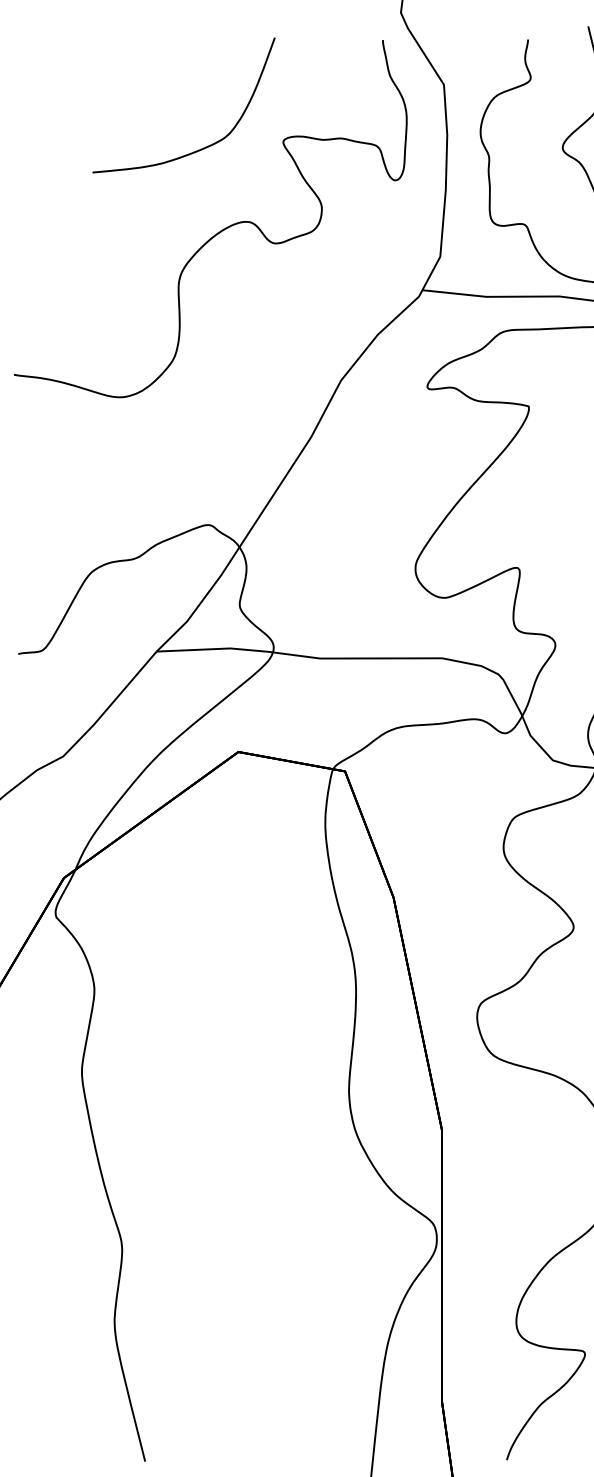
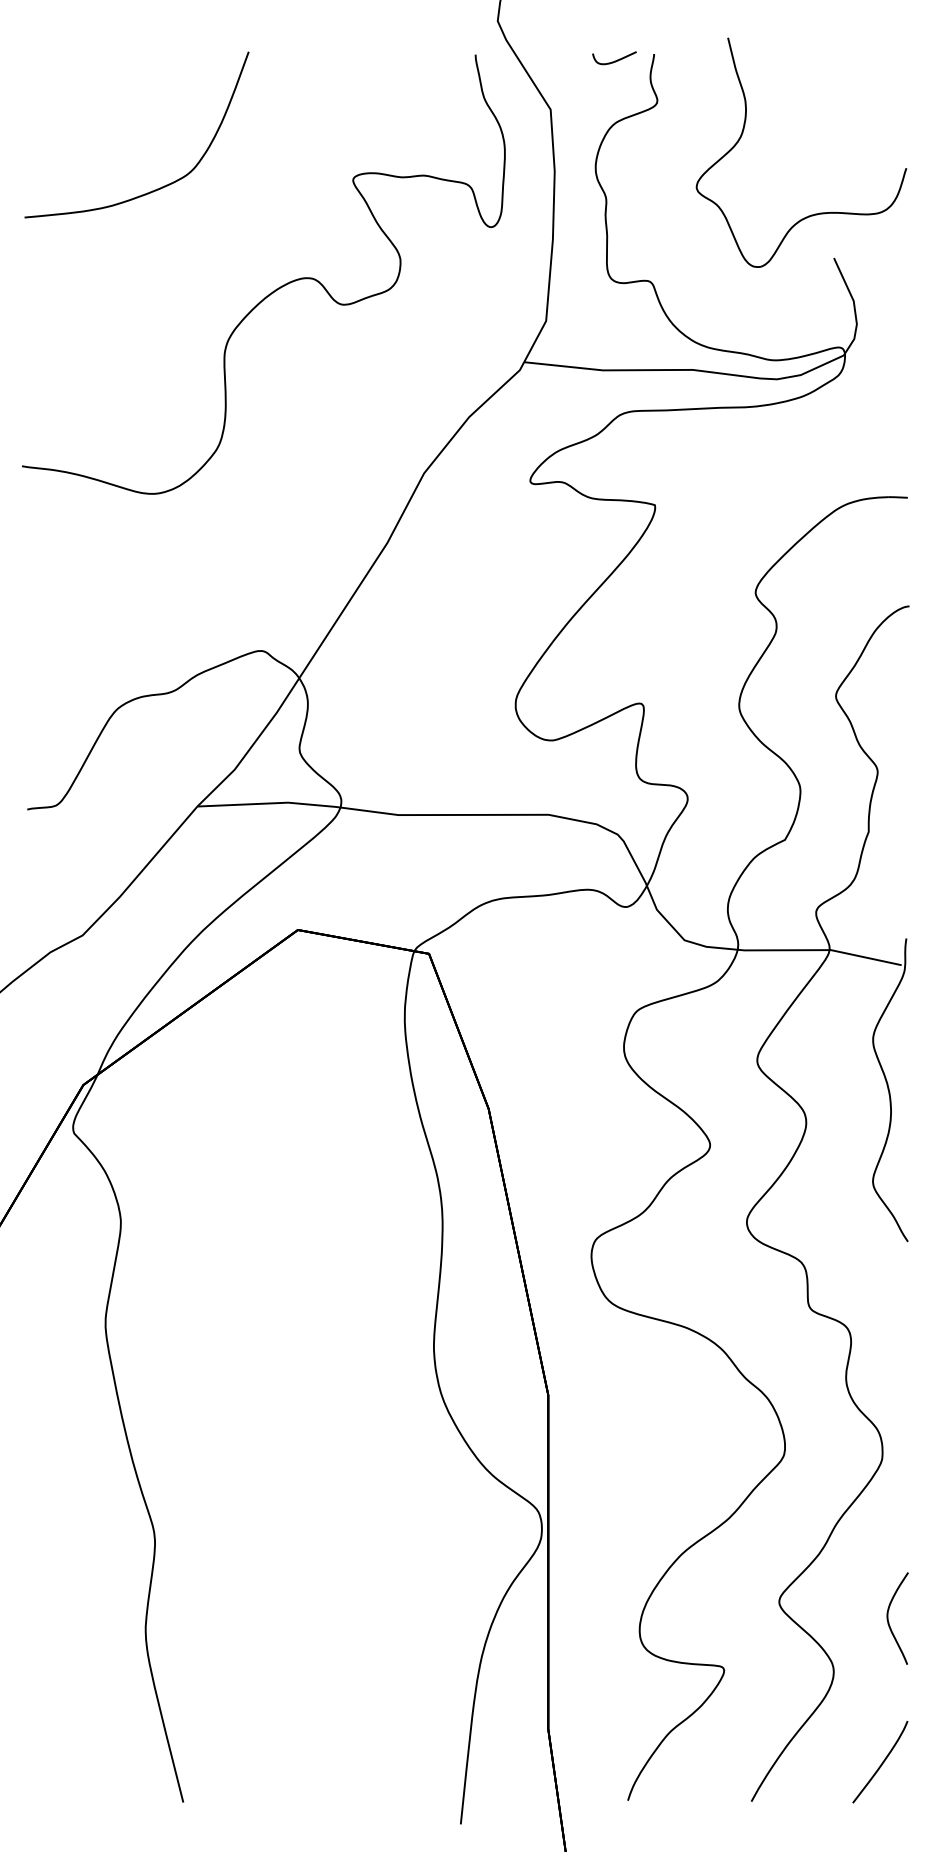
curve: (495, 44) -> (614, 60), added
curve: (202, 148) -> (159, 187), moved

